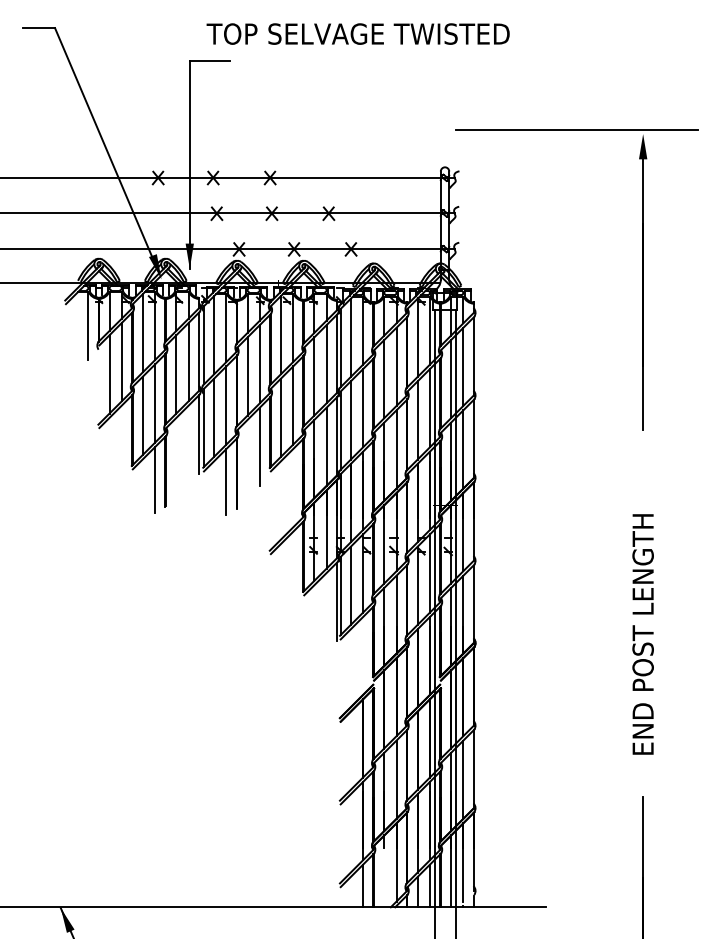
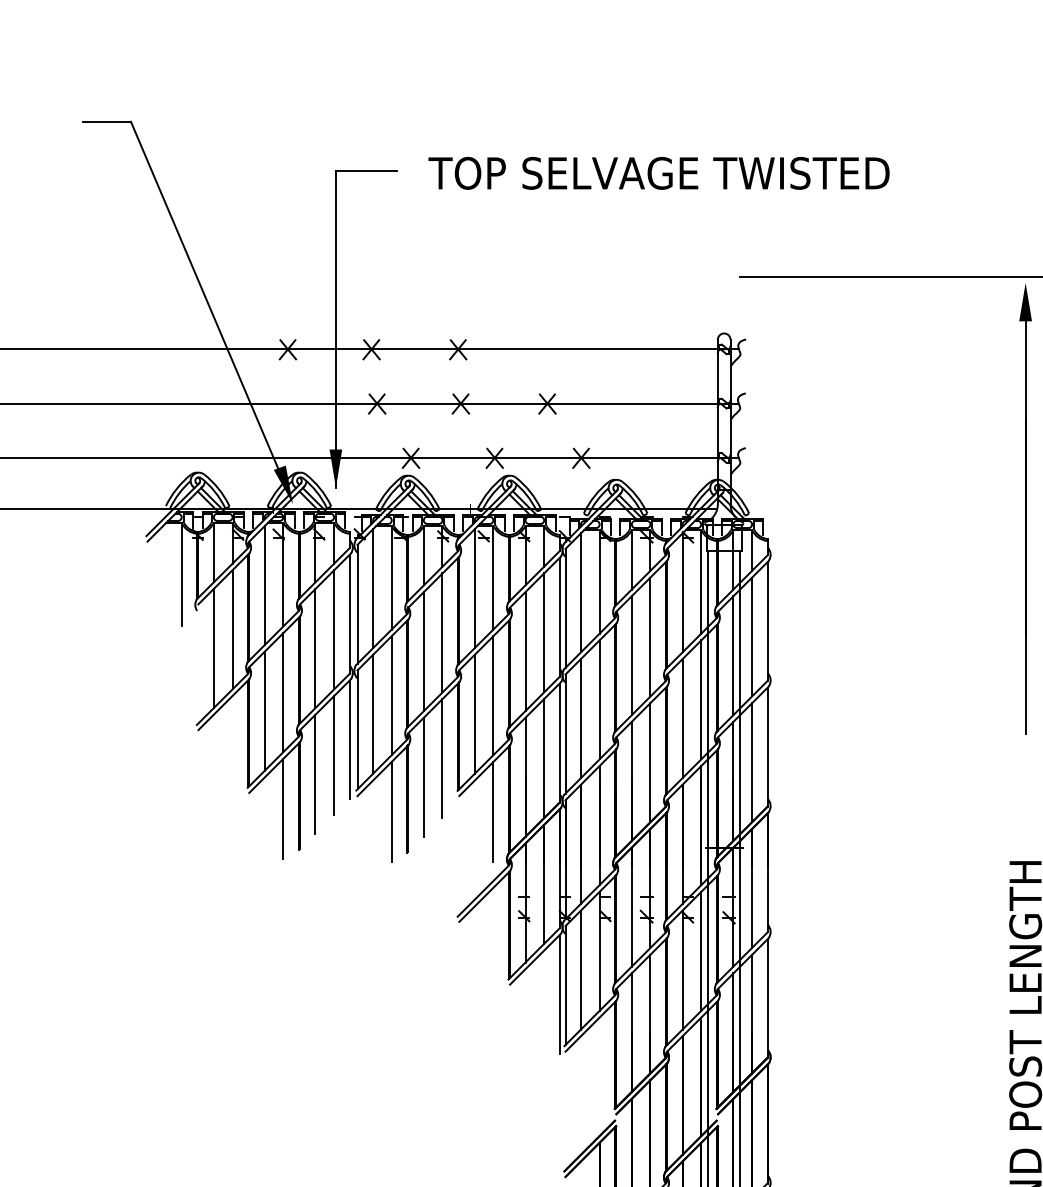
text: (357, 33) -> (657, 172), moved
line: (188, 444) -> (333, 755), added
line: (176, 456) -> (315, 773), added
line: (247, 458) -> (423, 776), added
line: (293, 481) -> (493, 811), added

